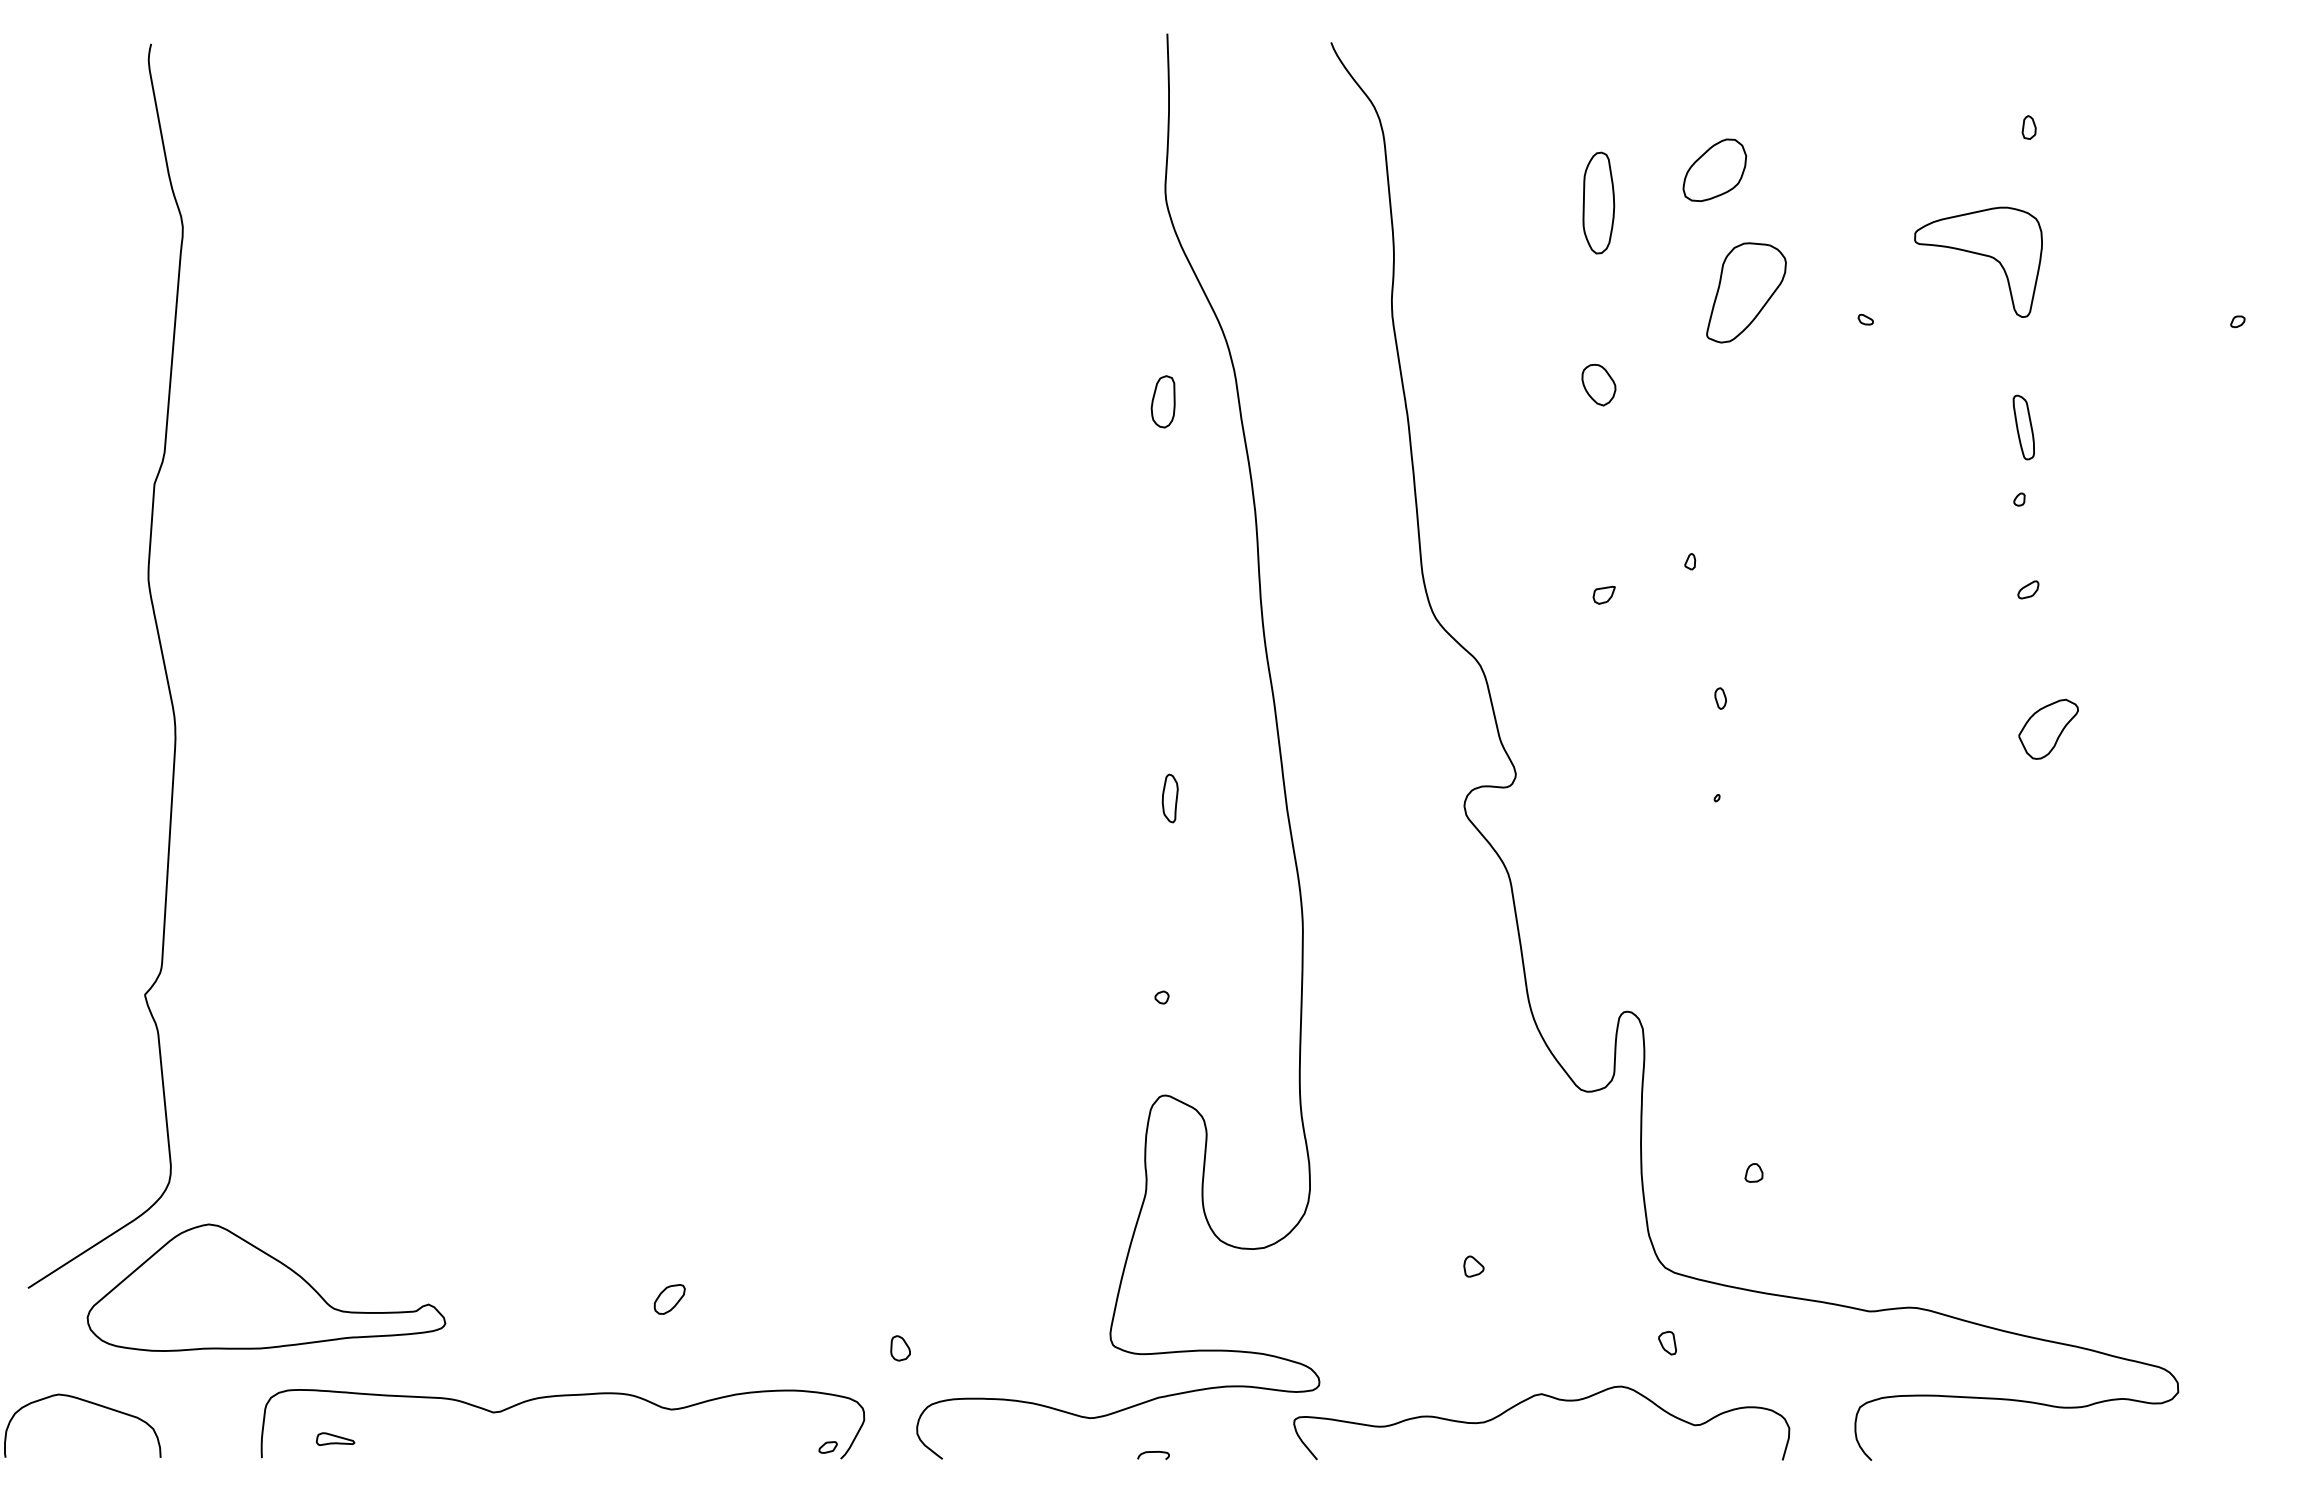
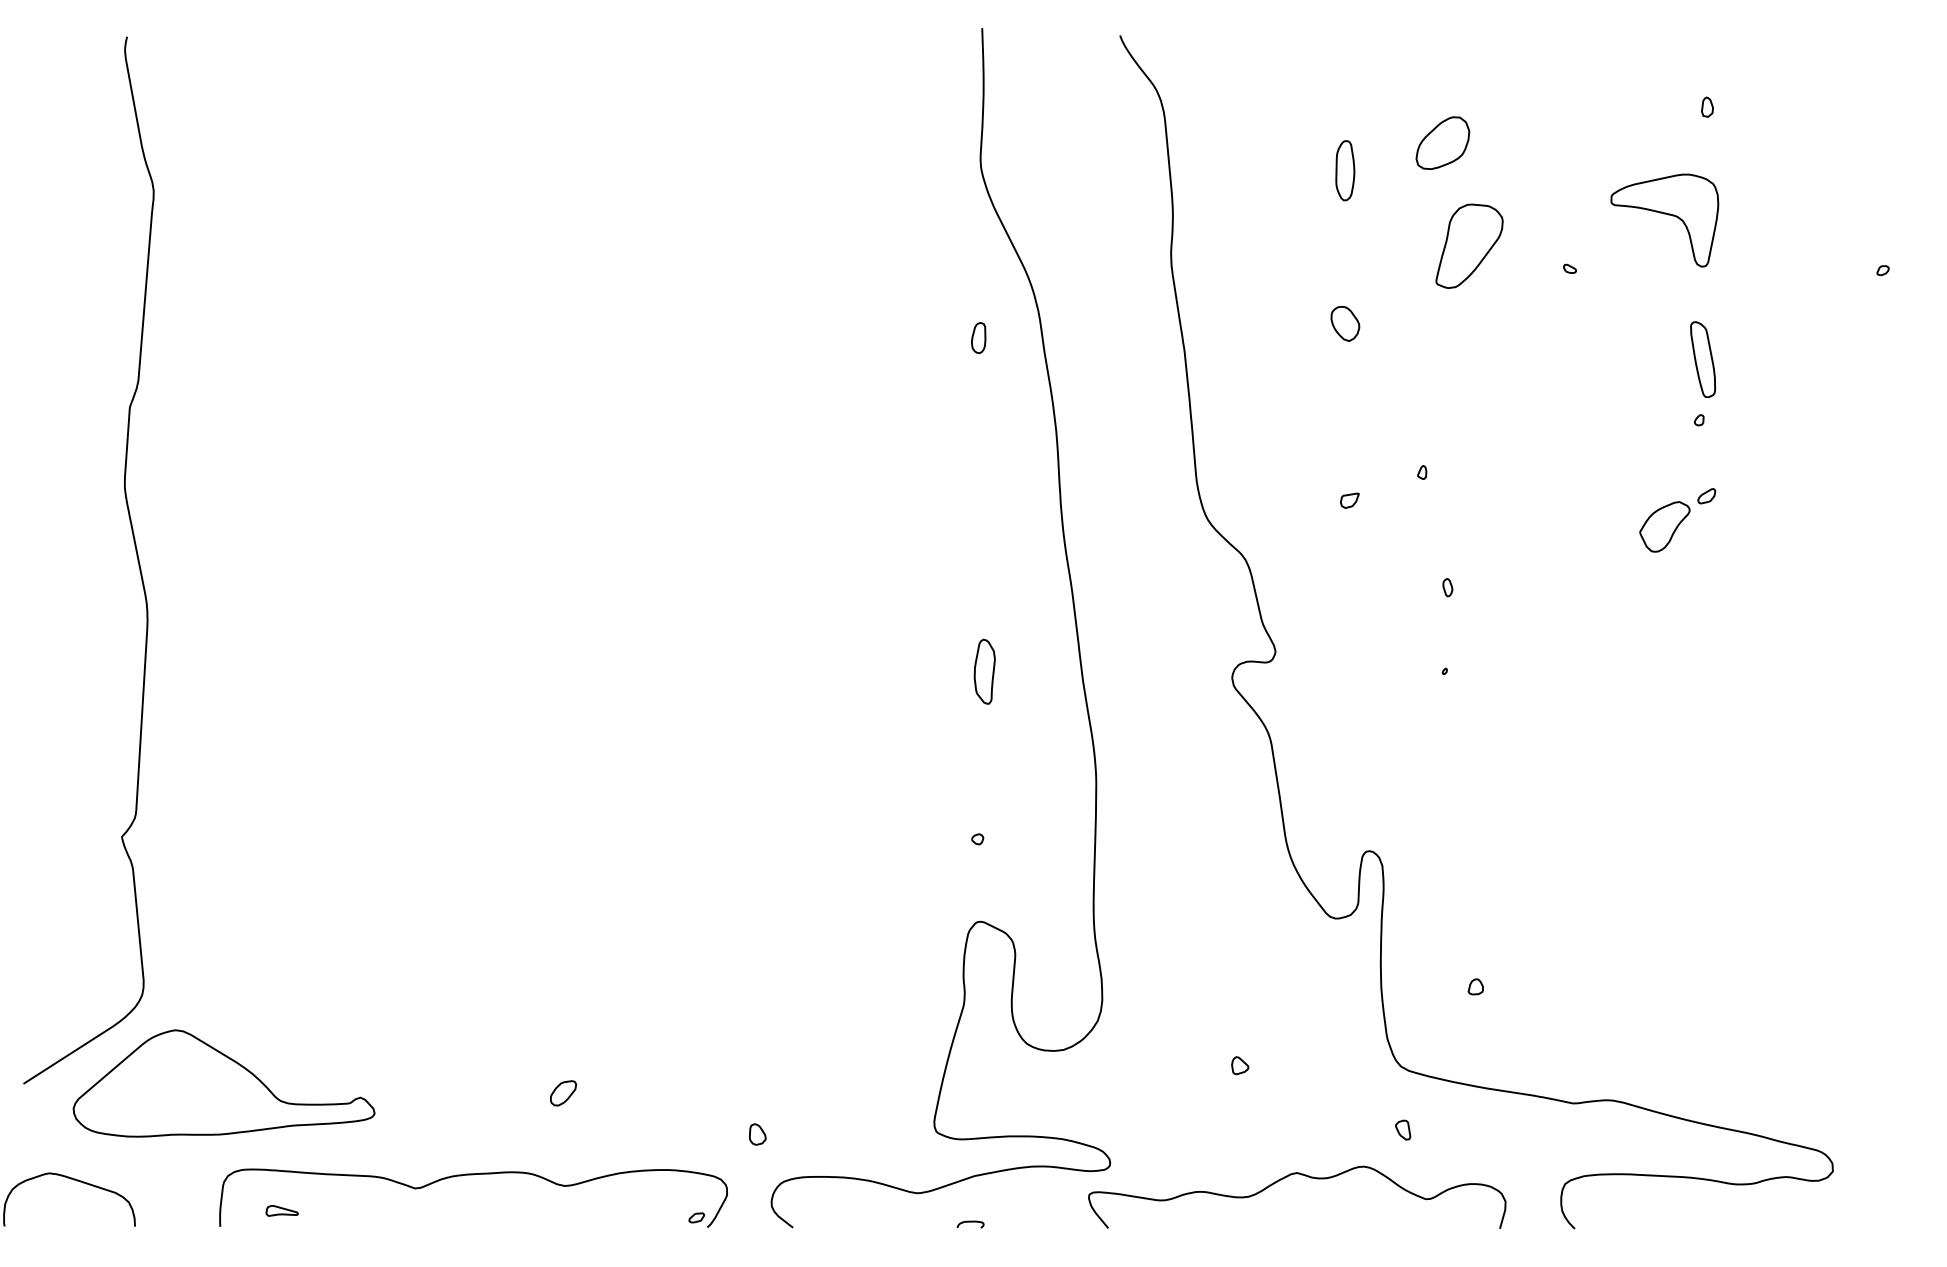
part: (1598, 202) -> (1345, 170), size x0.7
part: (1162, 401) -> (978, 337), size x0.7
part: (2023, 427) -> (1702, 359), size x1.4
part: (2048, 728) -> (1664, 526), moved
part: (1169, 798) -> (984, 671), size x1.6

